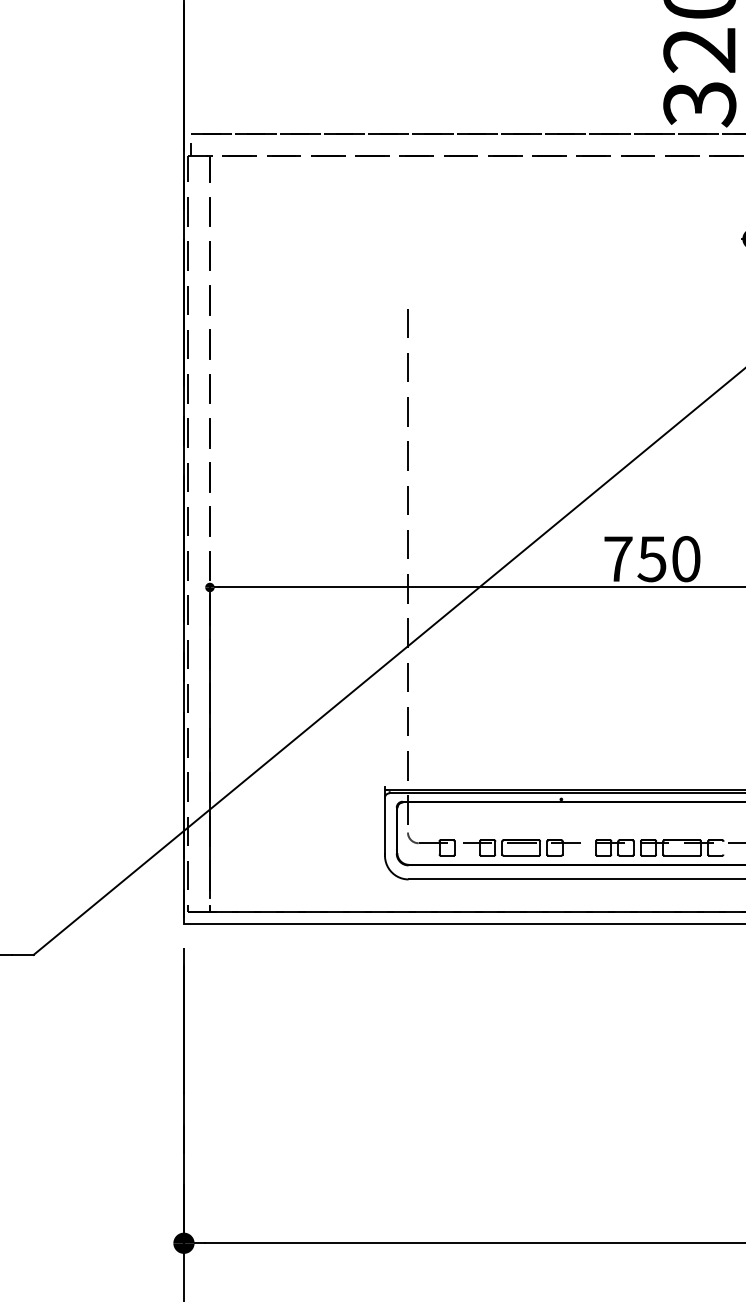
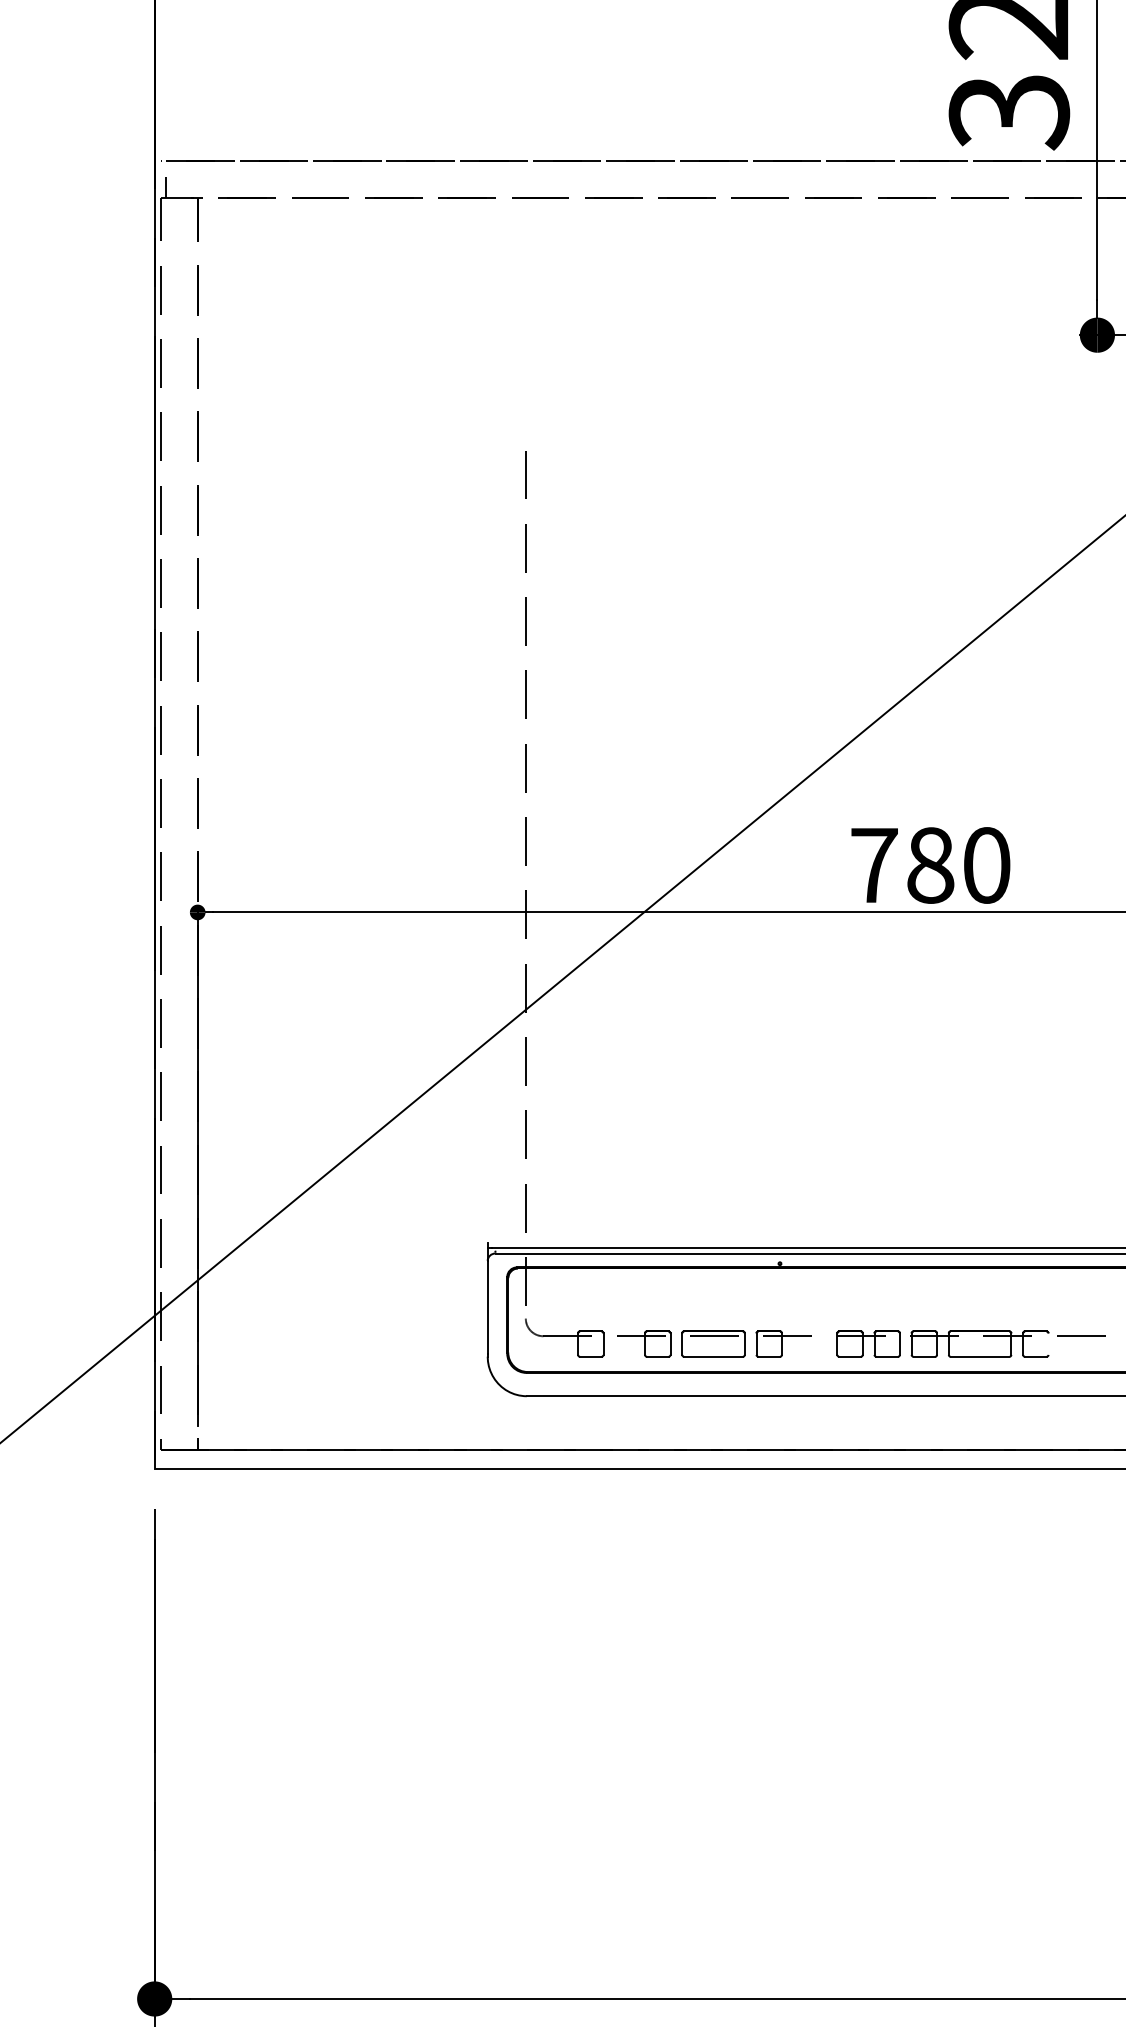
text: (651, 559) -> (929, 866), 750 -> 780

